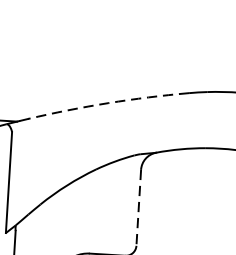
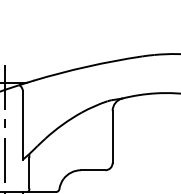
arc: (108, 102) -> (87, 66), dashed -> solid
line: (138, 208) -> (112, 137), dashed -> solid

